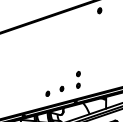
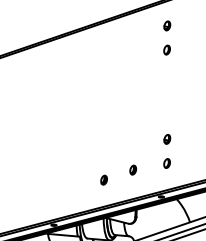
part: (78, 24) -> (167, 37), added

